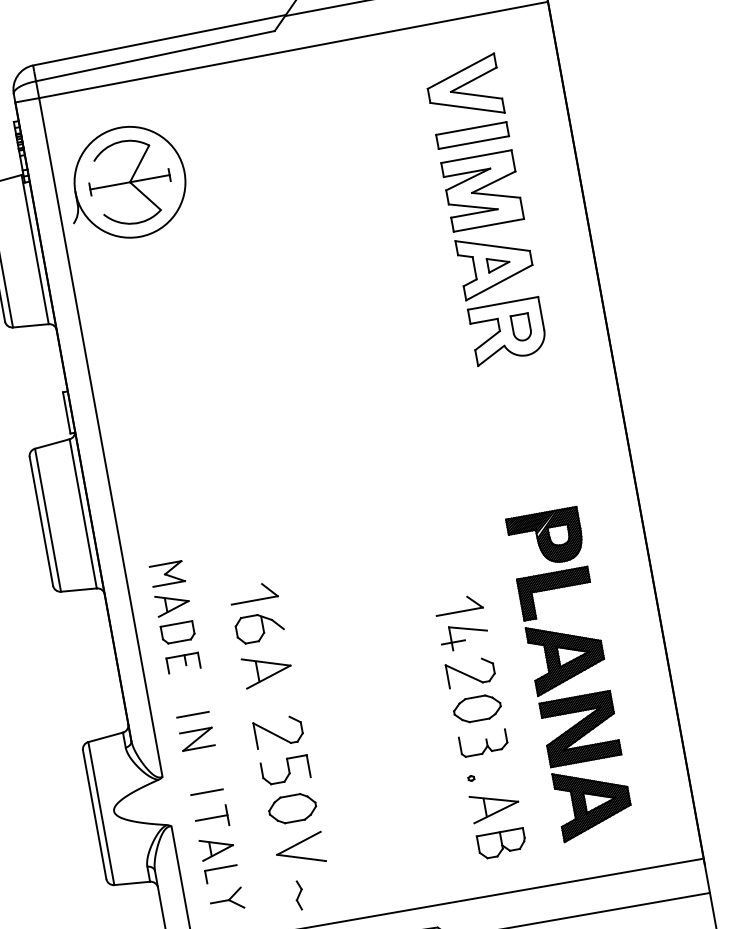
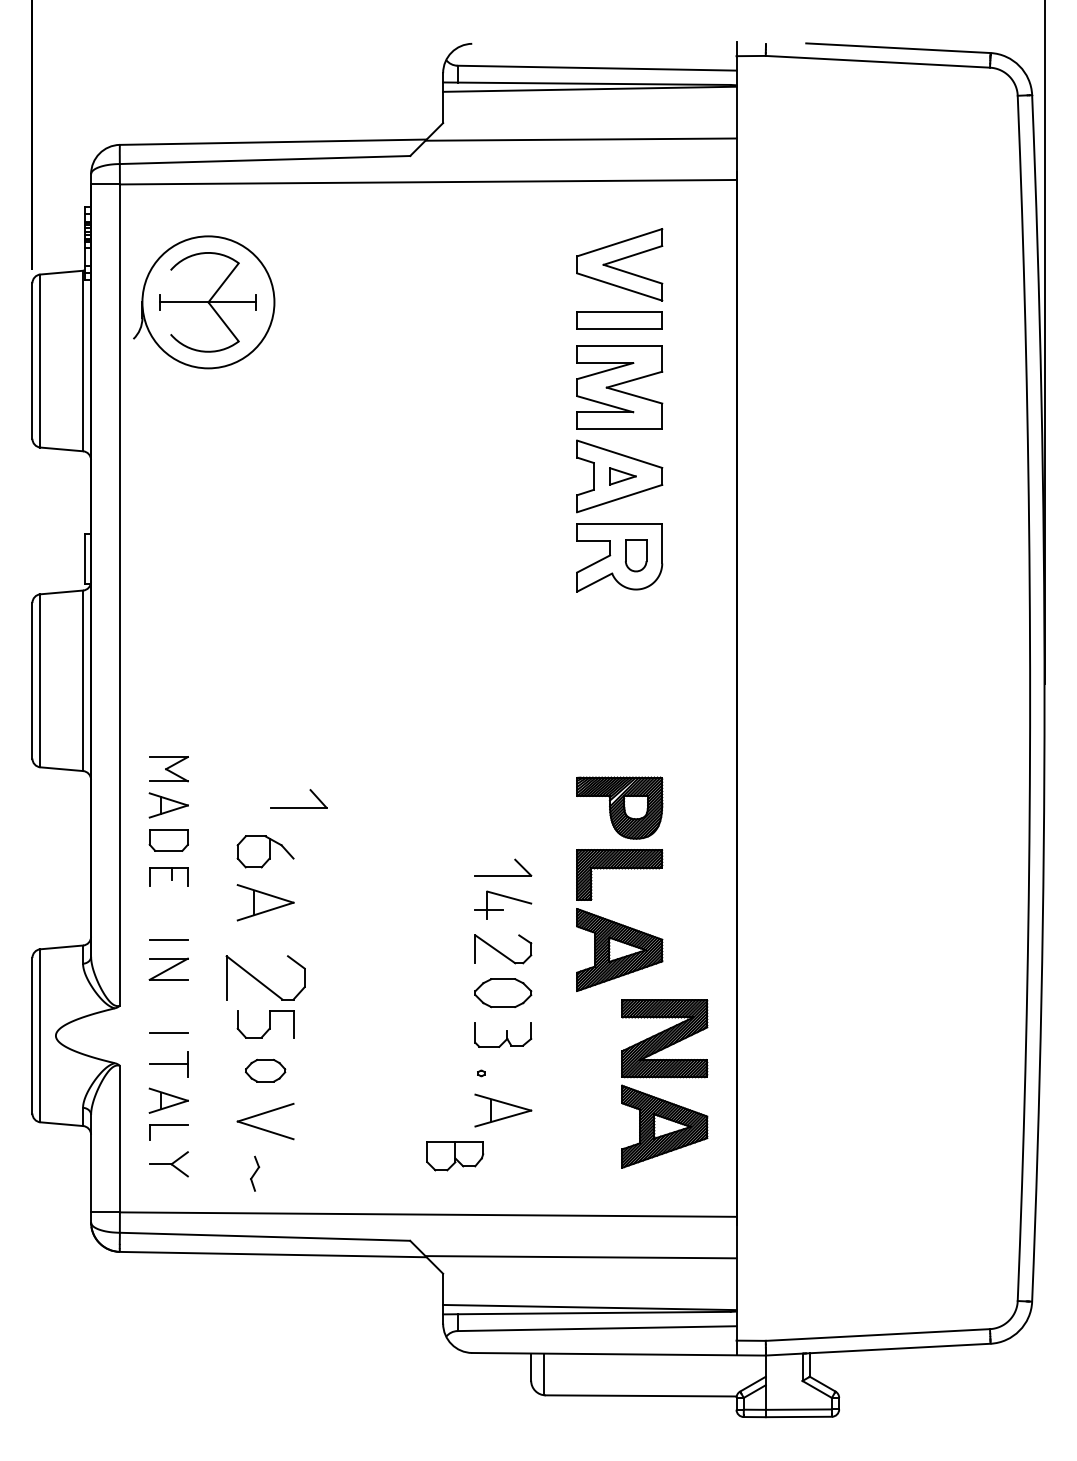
part: (254, 600) -> (298, 807), moved
part: (278, 731) -> (265, 977), size x1.4
part: (587, 766) -> (664, 1083), moved
part: (292, 808) -> (265, 1070), size x0.7
part: (502, 843) -> (455, 1156), moved

